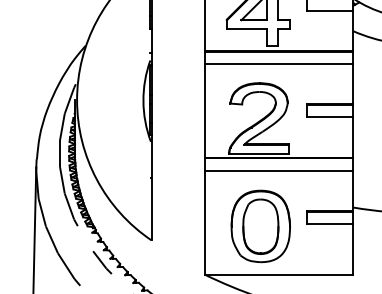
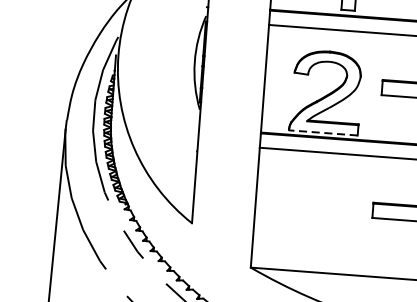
line: (259, 153) -> (323, 132), solid -> dashed
part: (260, 226) -> (318, 216), removed

